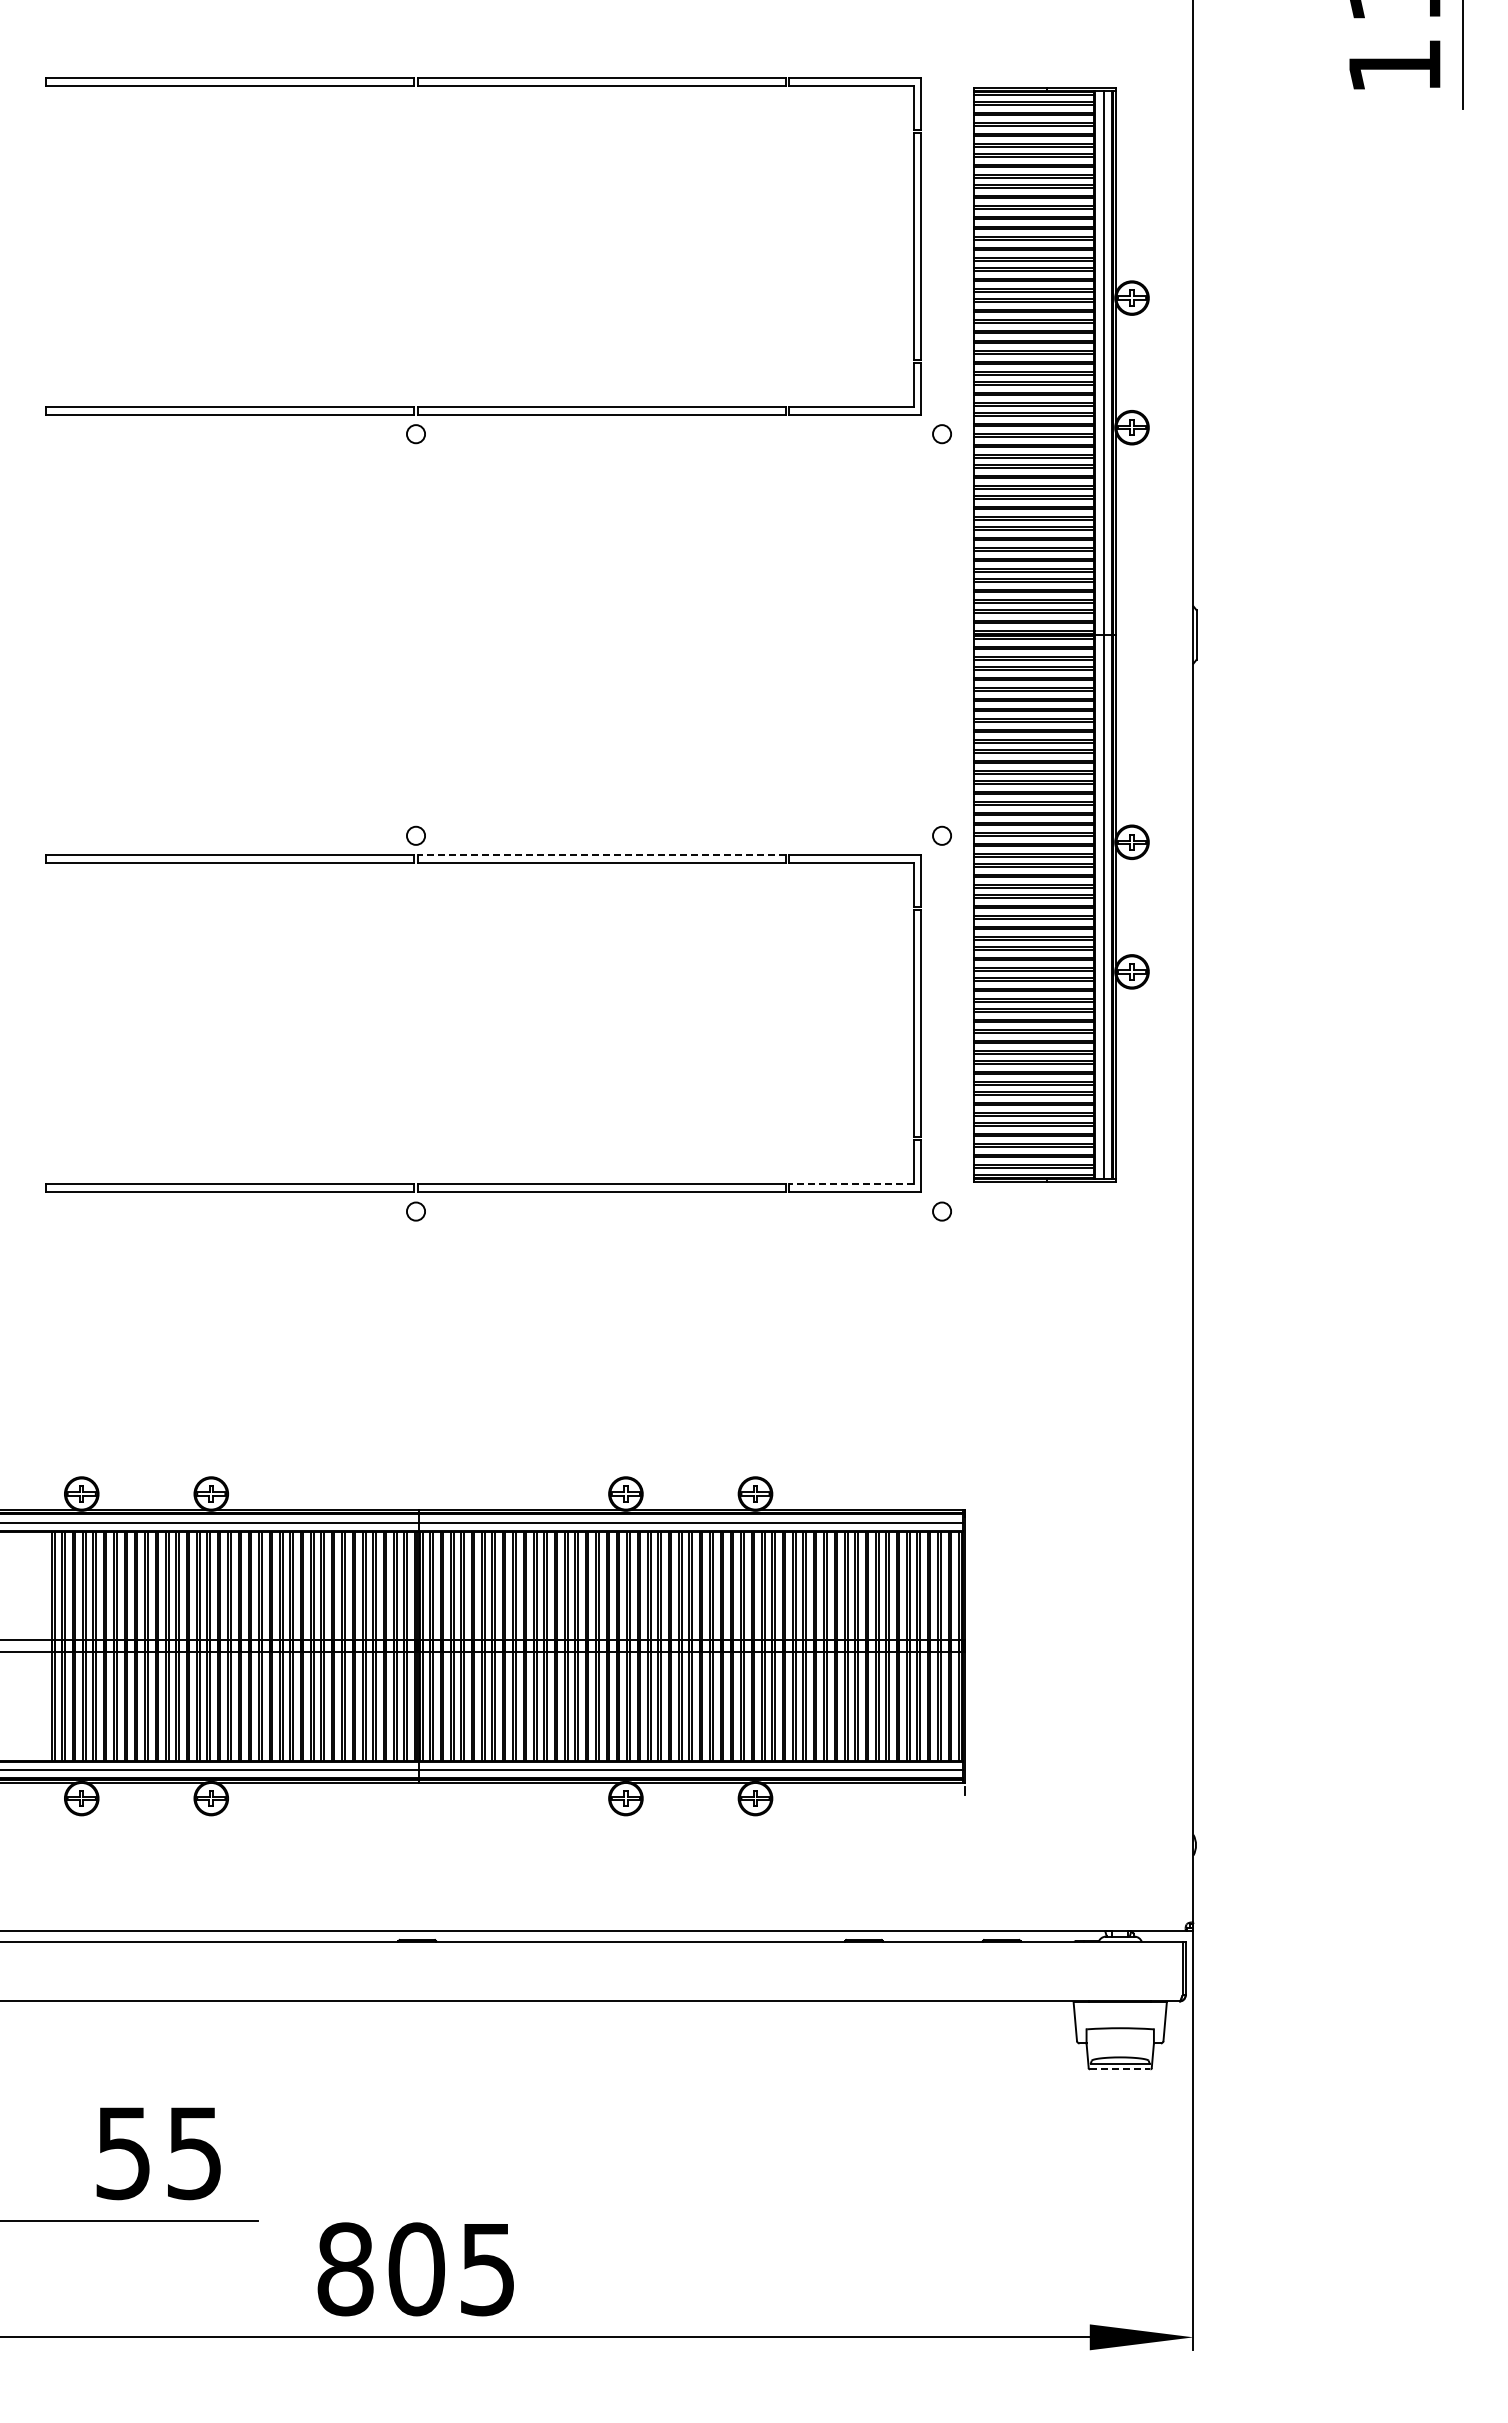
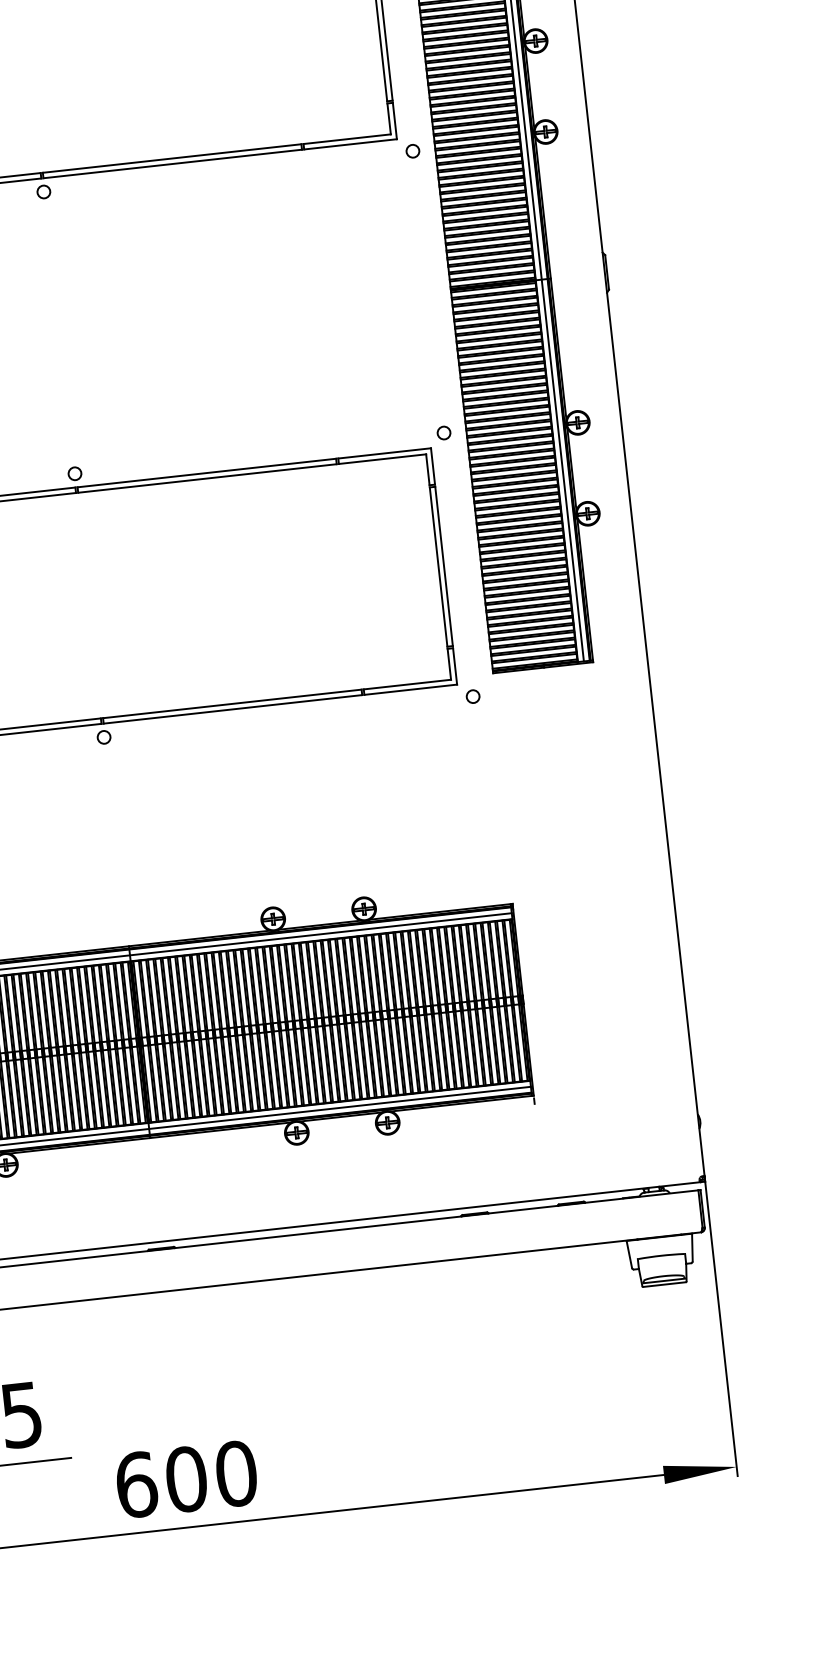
line: (601, 855) -> (206, 473), dashed -> solid
line: (850, 1184) -> (406, 684), dashed -> solid
line: (1120, 2069) -> (664, 1284), dashed -> solid
text: (416, 2269) -> (186, 1479), 805 -> 600

